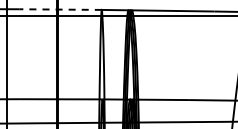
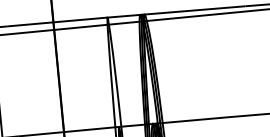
line: (60, 9) -> (57, 21), dashed -> solid

